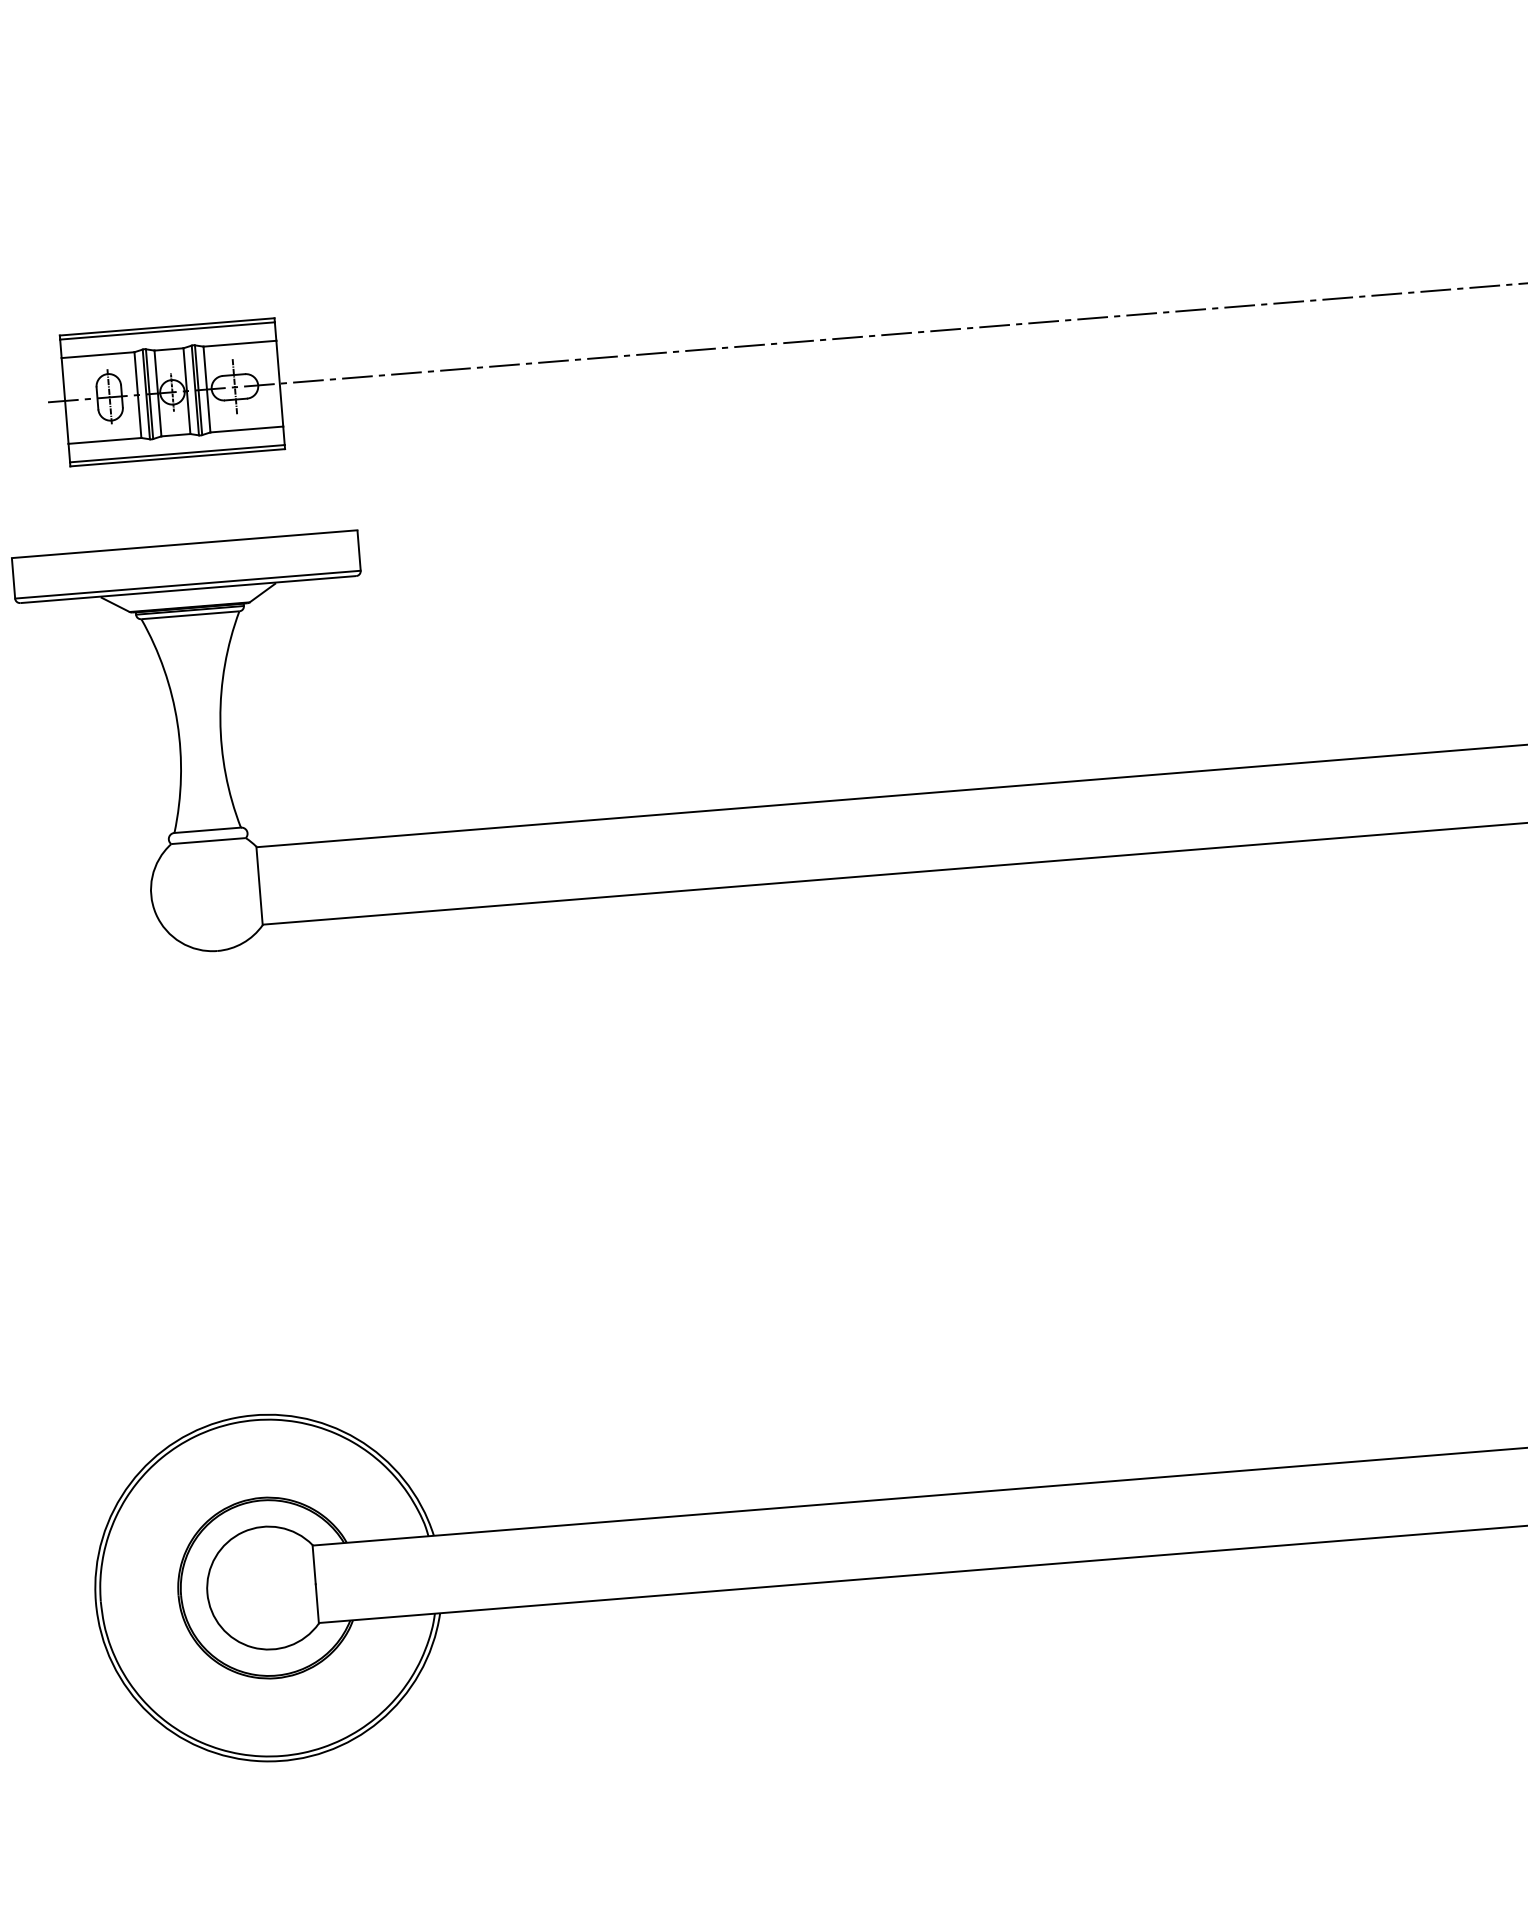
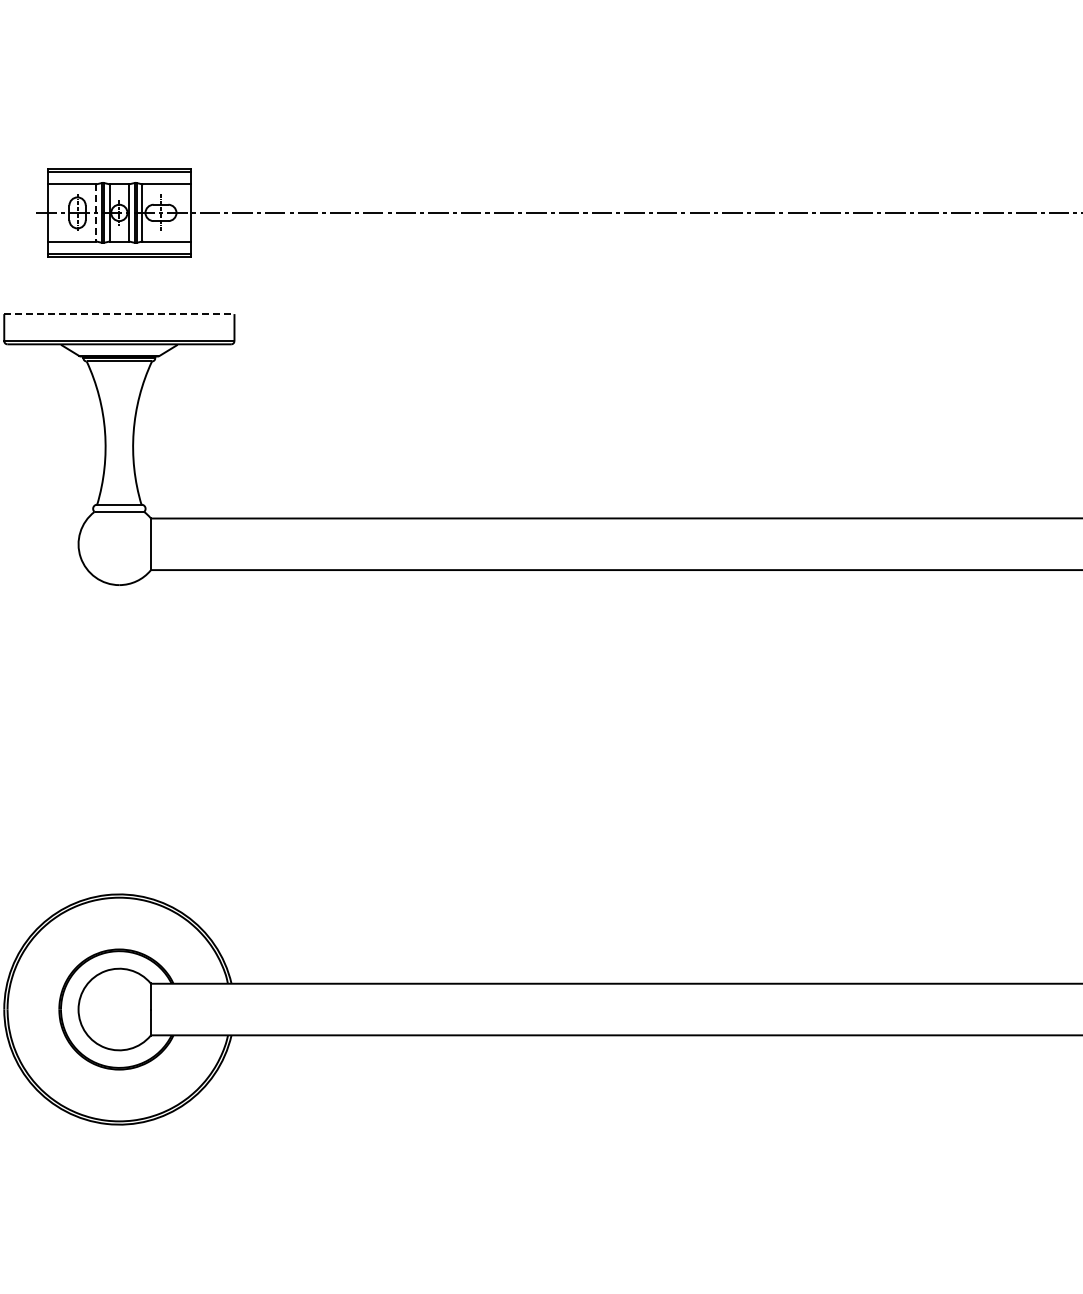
line: (138, 394) -> (96, 212), solid -> dashed
line: (184, 544) -> (119, 314), solid -> dashed

